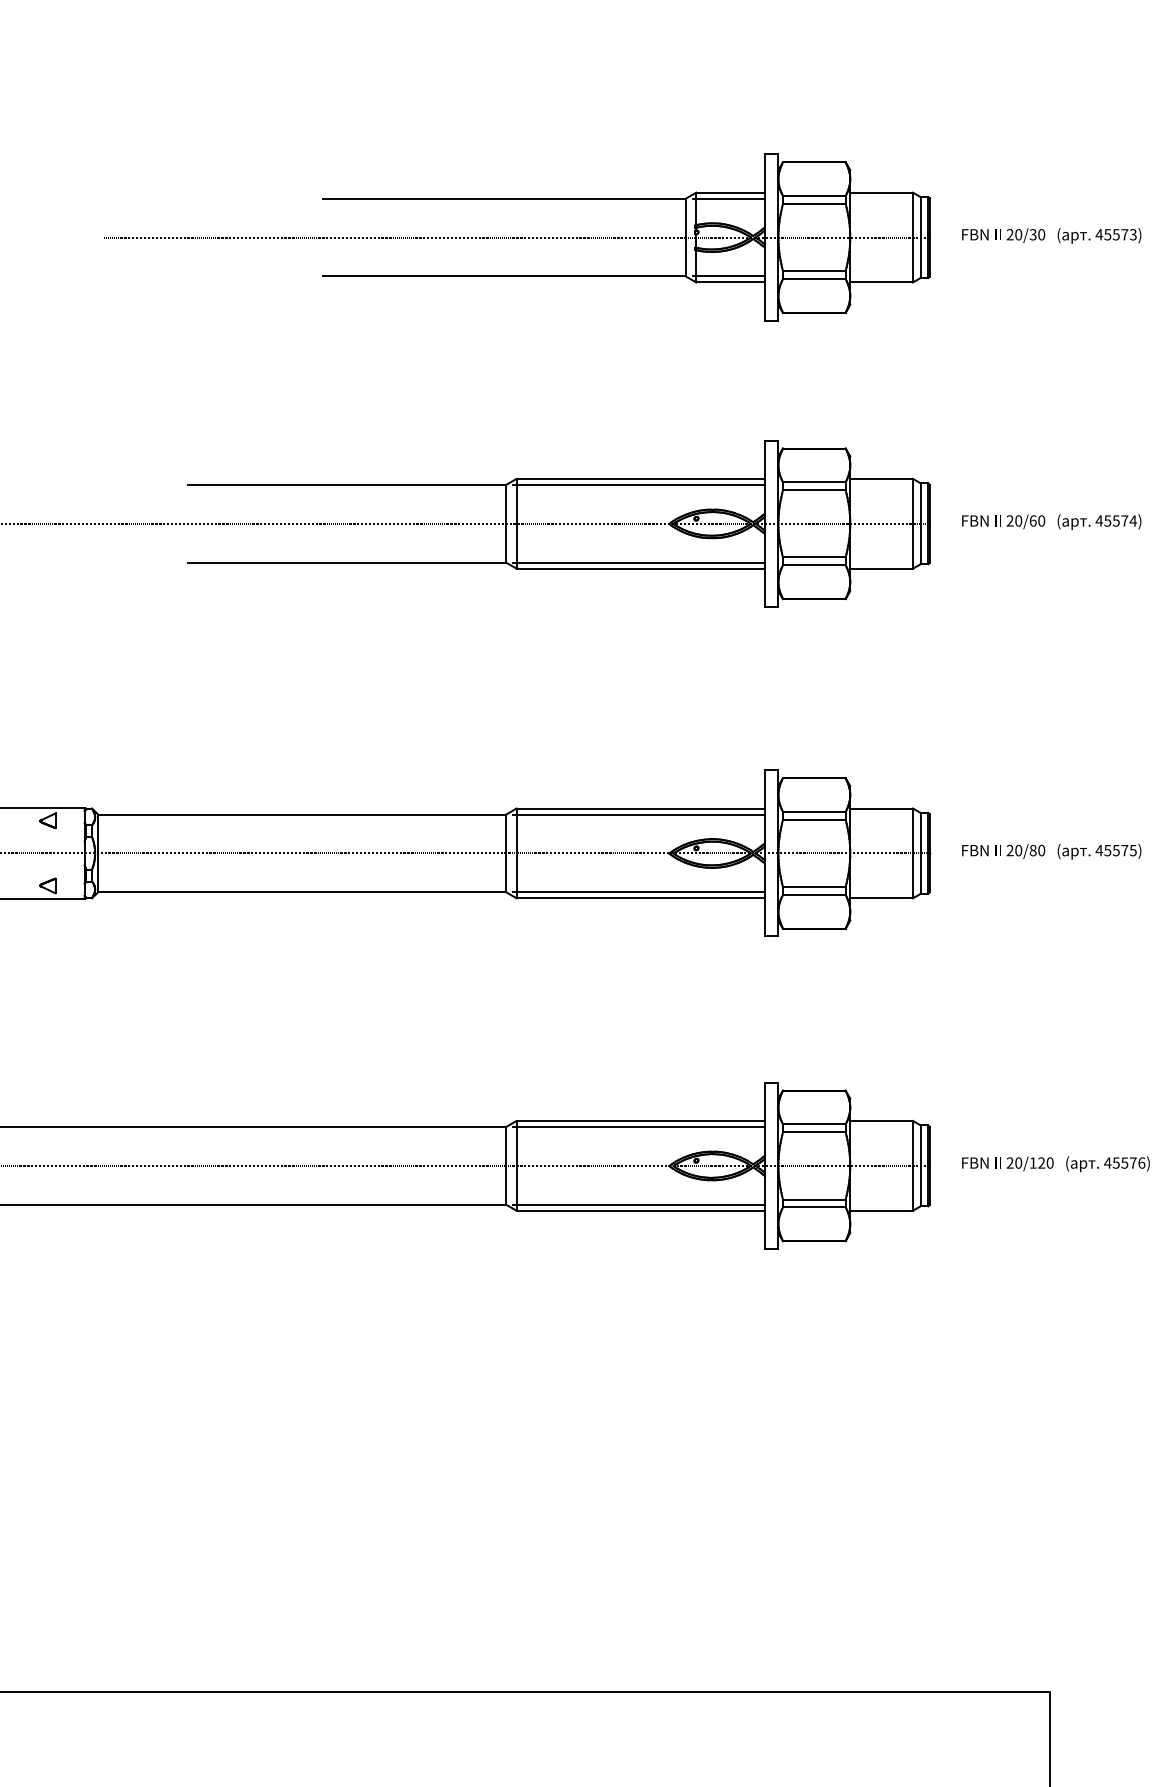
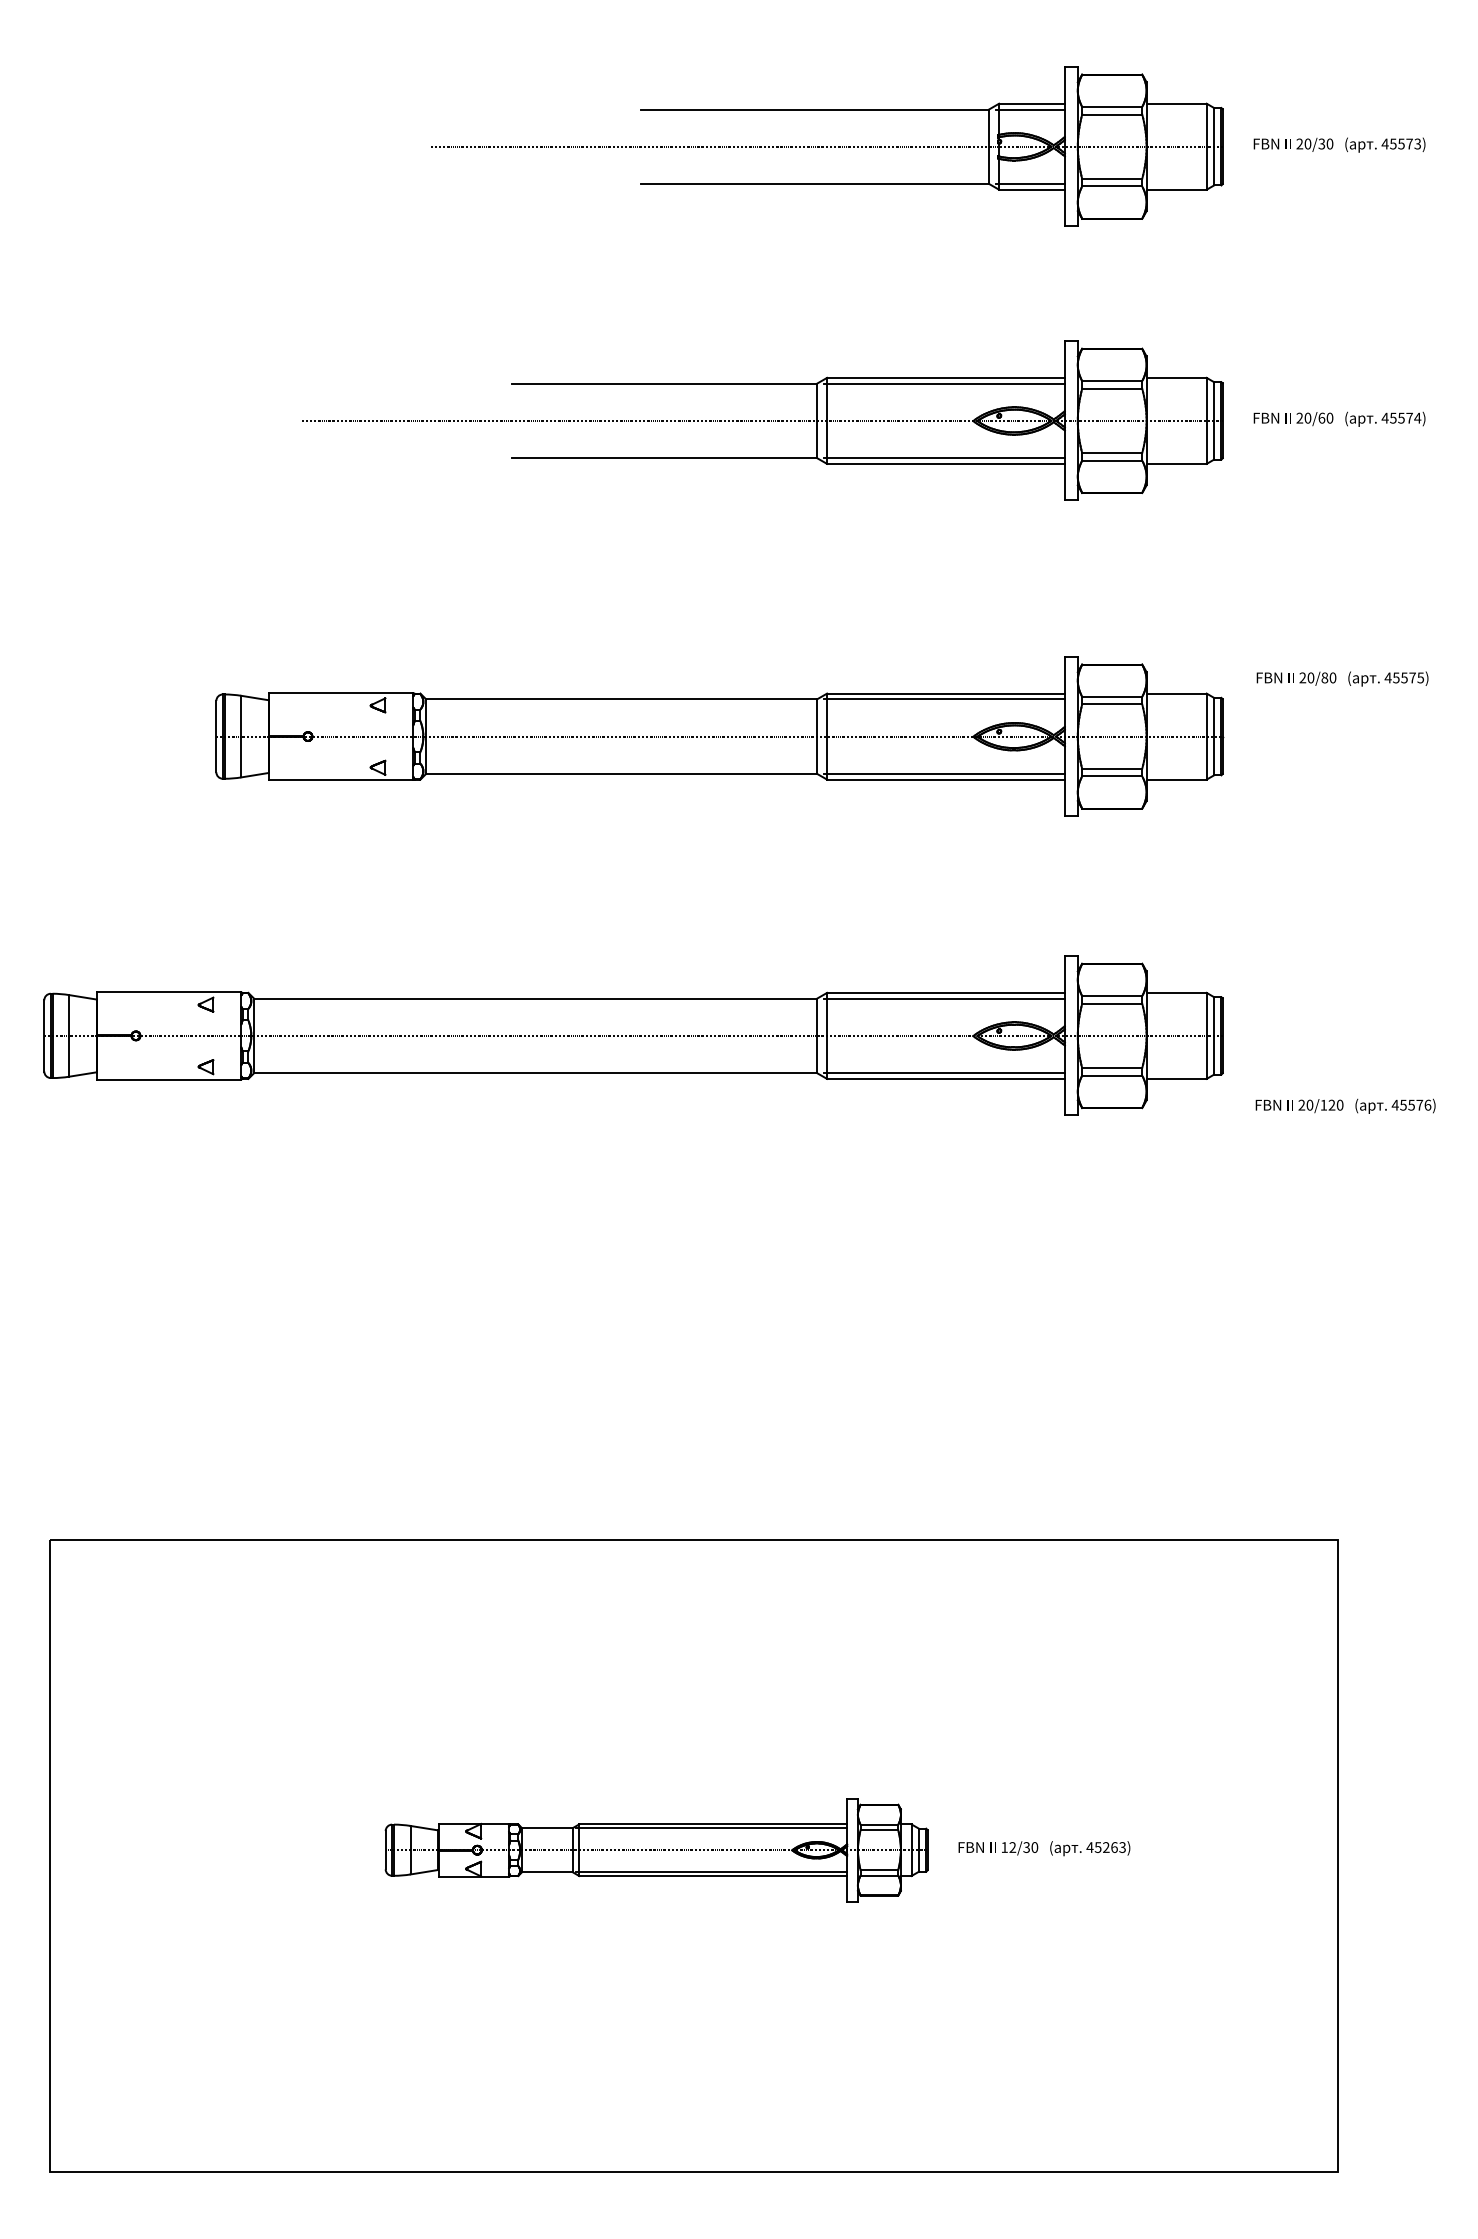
text: (1051, 851) -> (1342, 678), moved
text: (1055, 1163) -> (1345, 1105), moved

